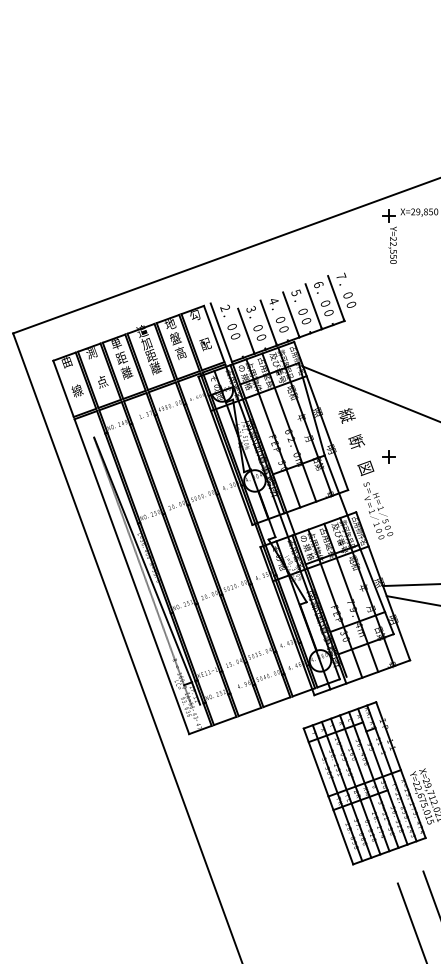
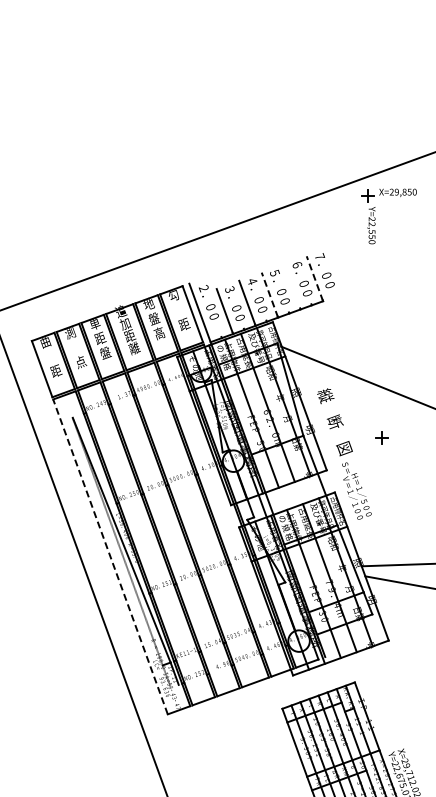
line: (336, 298) -> (315, 278), solid -> dashed
line: (313, 306) -> (292, 286), removed
line: (291, 314) -> (270, 294), solid -> dashed
text: (205, 344) -> (184, 324), 配 -> 距
text: (126, 372) -> (105, 352), 離 -> 盤
text: (77, 390) -> (56, 370), 線 -> 距
part: (388, 456) -> (381, 437), moved
line: (131, 576) -> (110, 556), solid -> dashed

